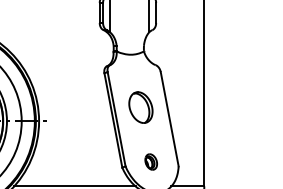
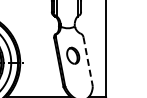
line: (170, 118) -> (88, 61), solid -> dashed
part: (151, 160) -> (78, 83), removed

